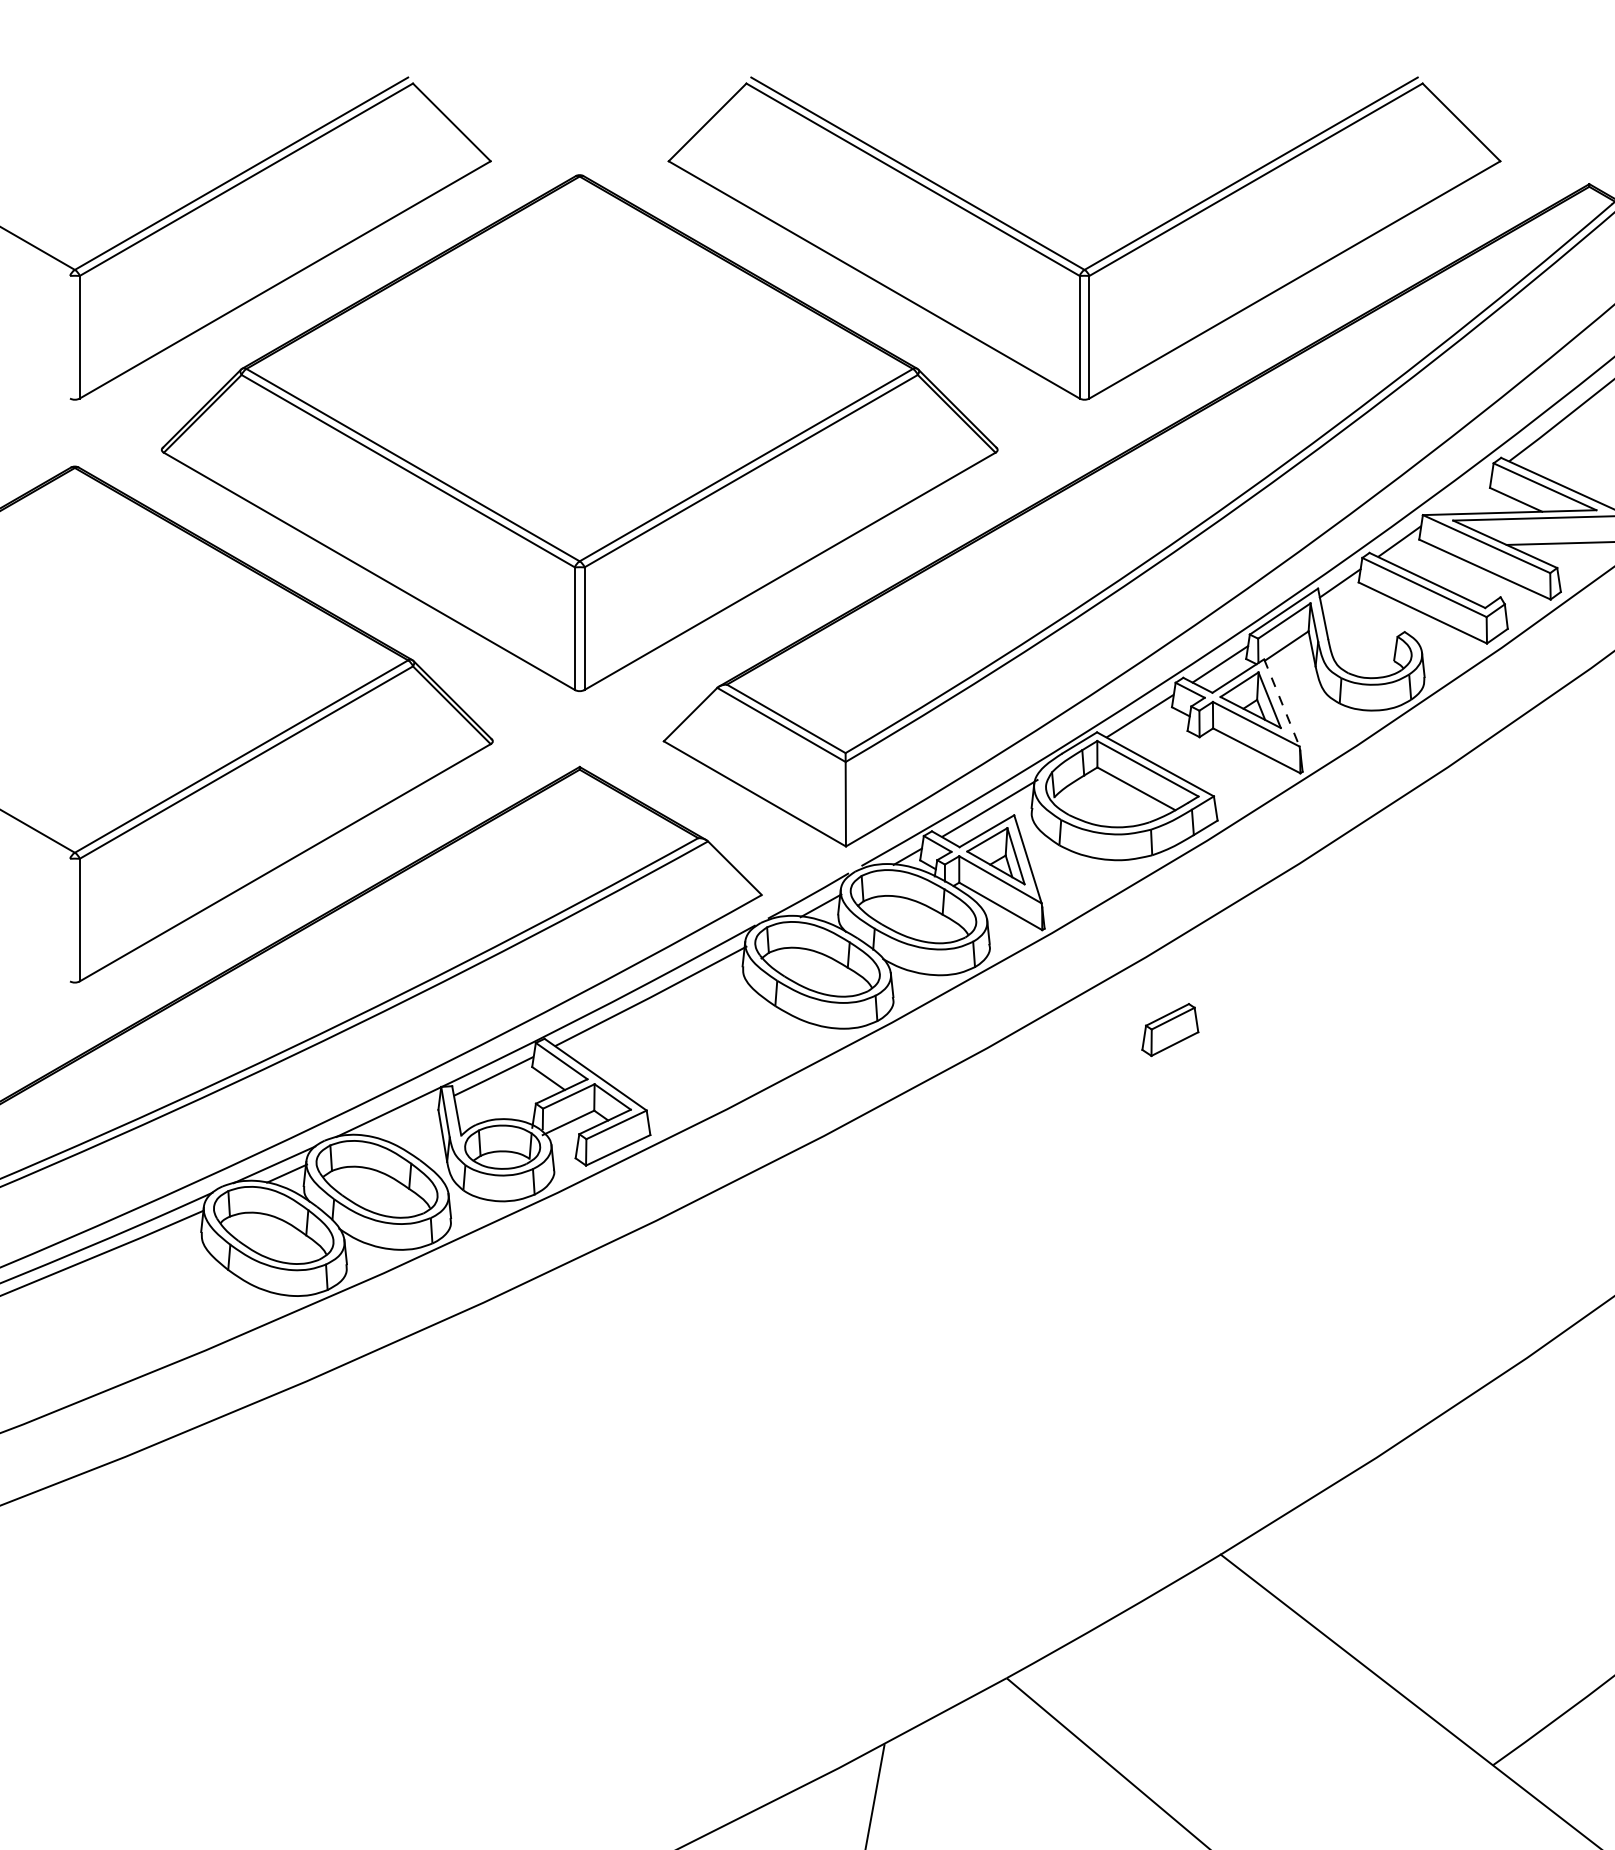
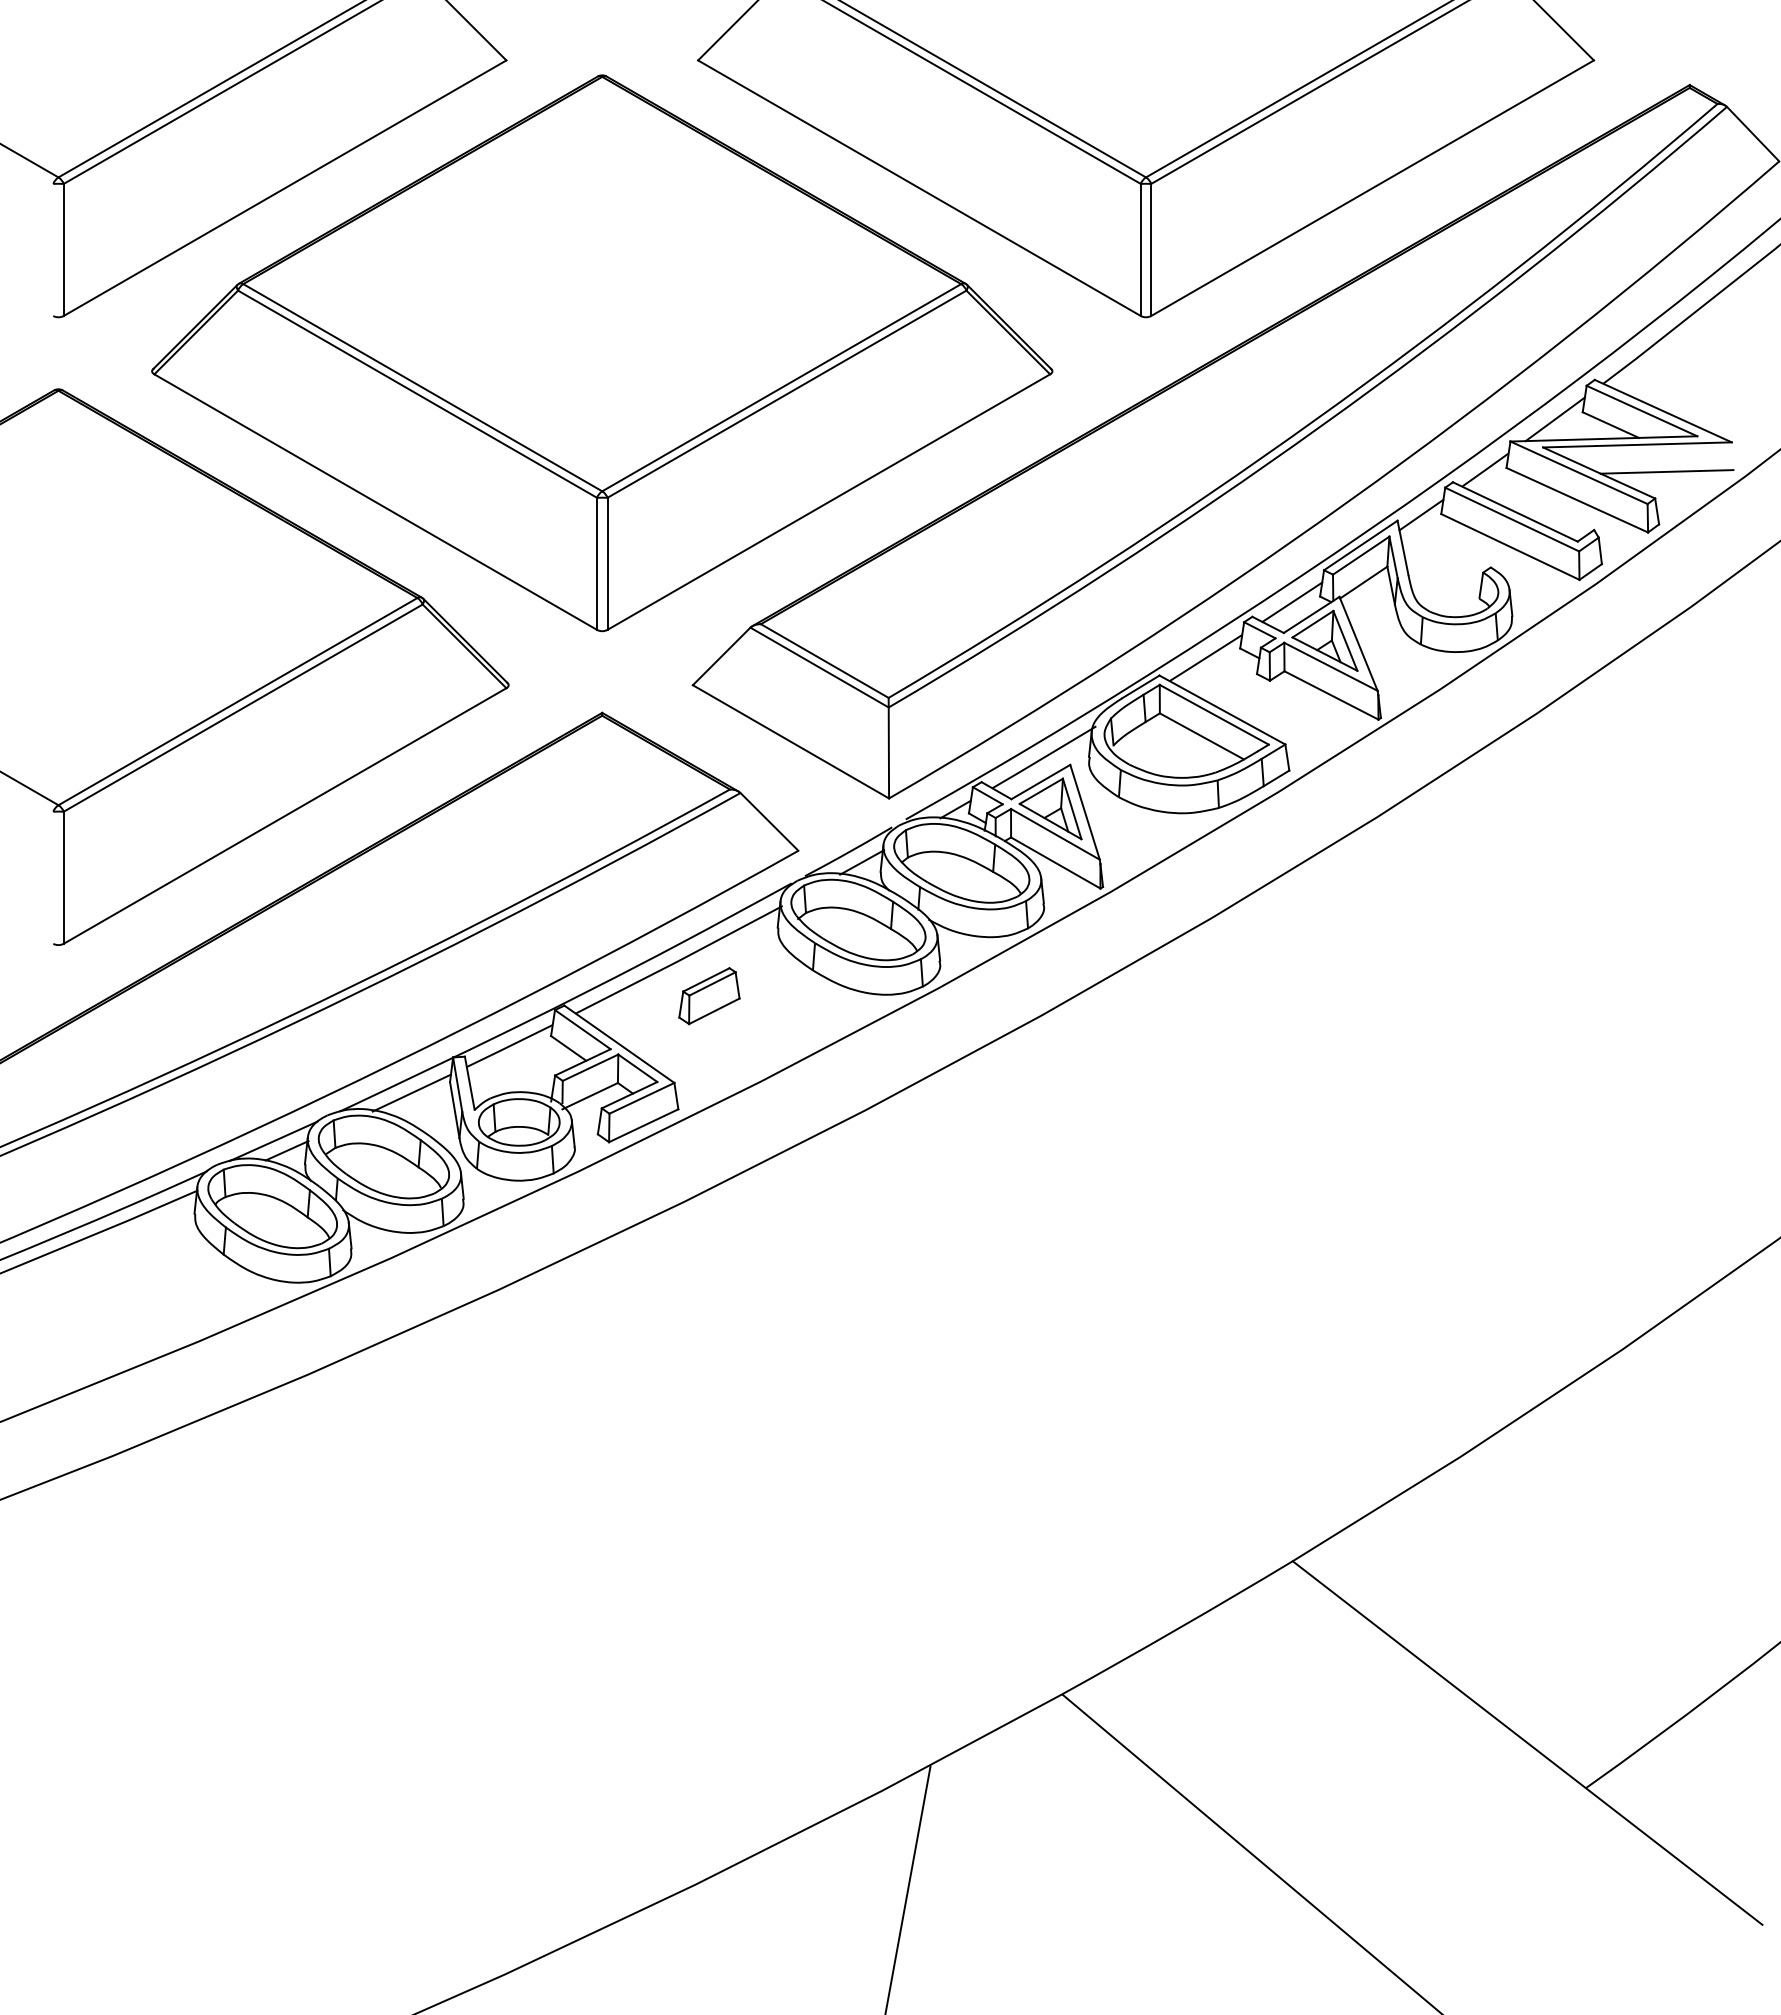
line: (1463, 494) -> (1554, 419), added
line: (1281, 702) -> (1358, 643), dashed -> solid
part: (1170, 1030) -> (709, 996), moved
line: (402, 1119) -> (411, 1092), added

